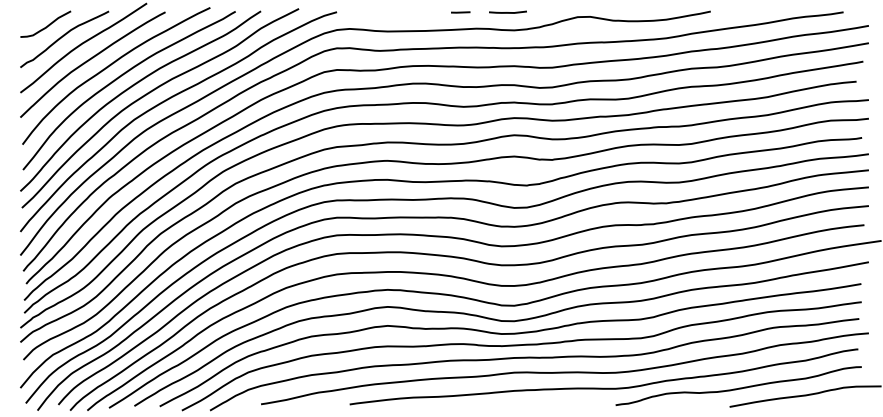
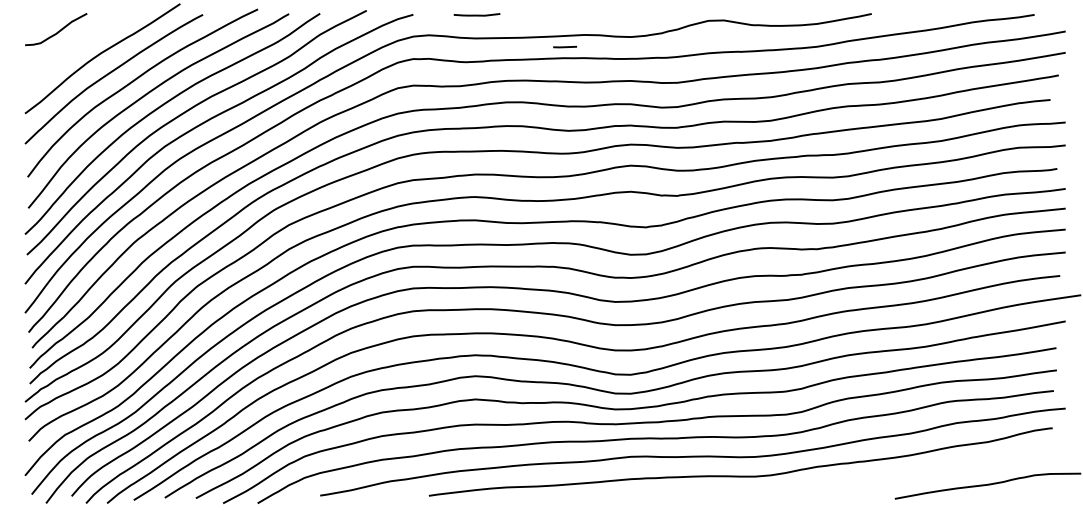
line: (460, 11) -> (564, 46), moved
line: (507, 11) -> (476, 14), moved
curve: (63, 37) -> (77, 45), removed
curve: (738, 387) -> (905, 475), removed

